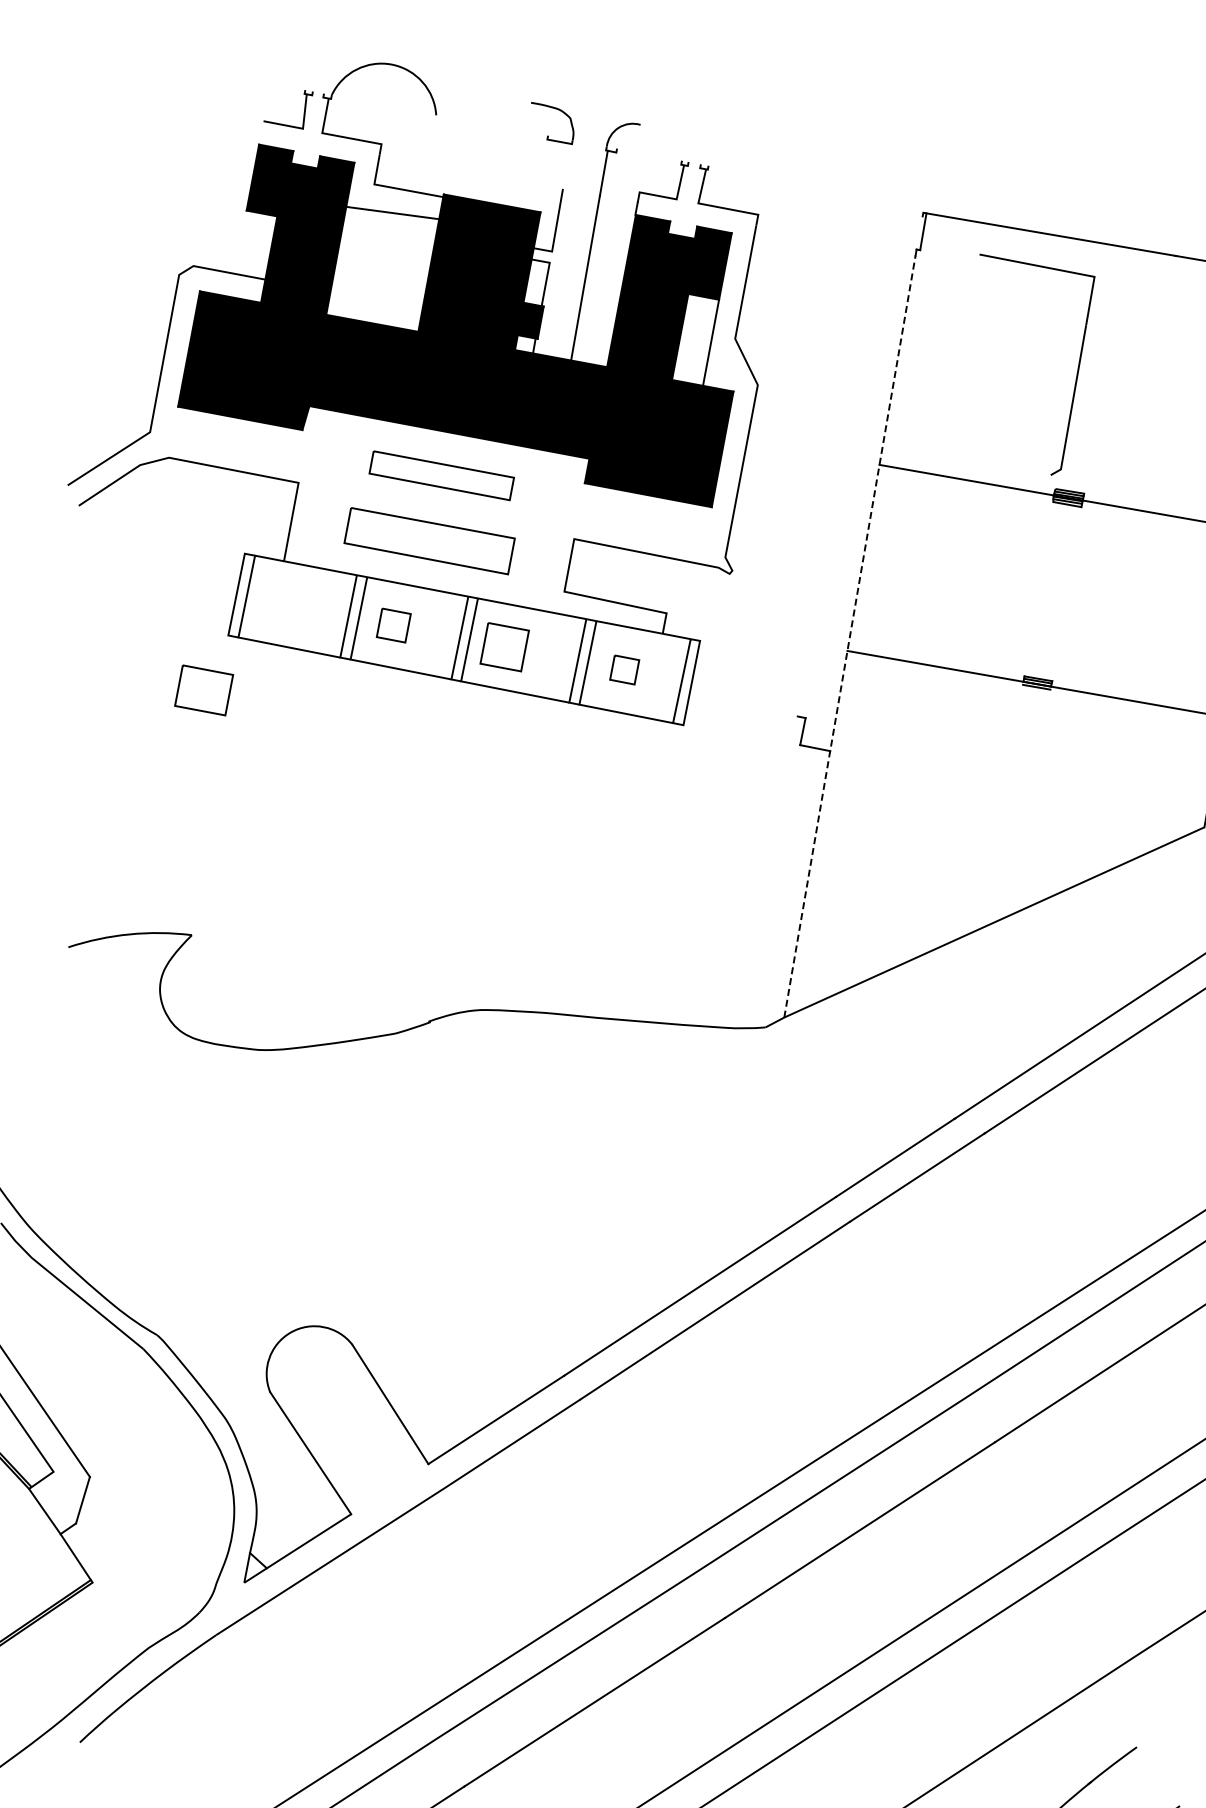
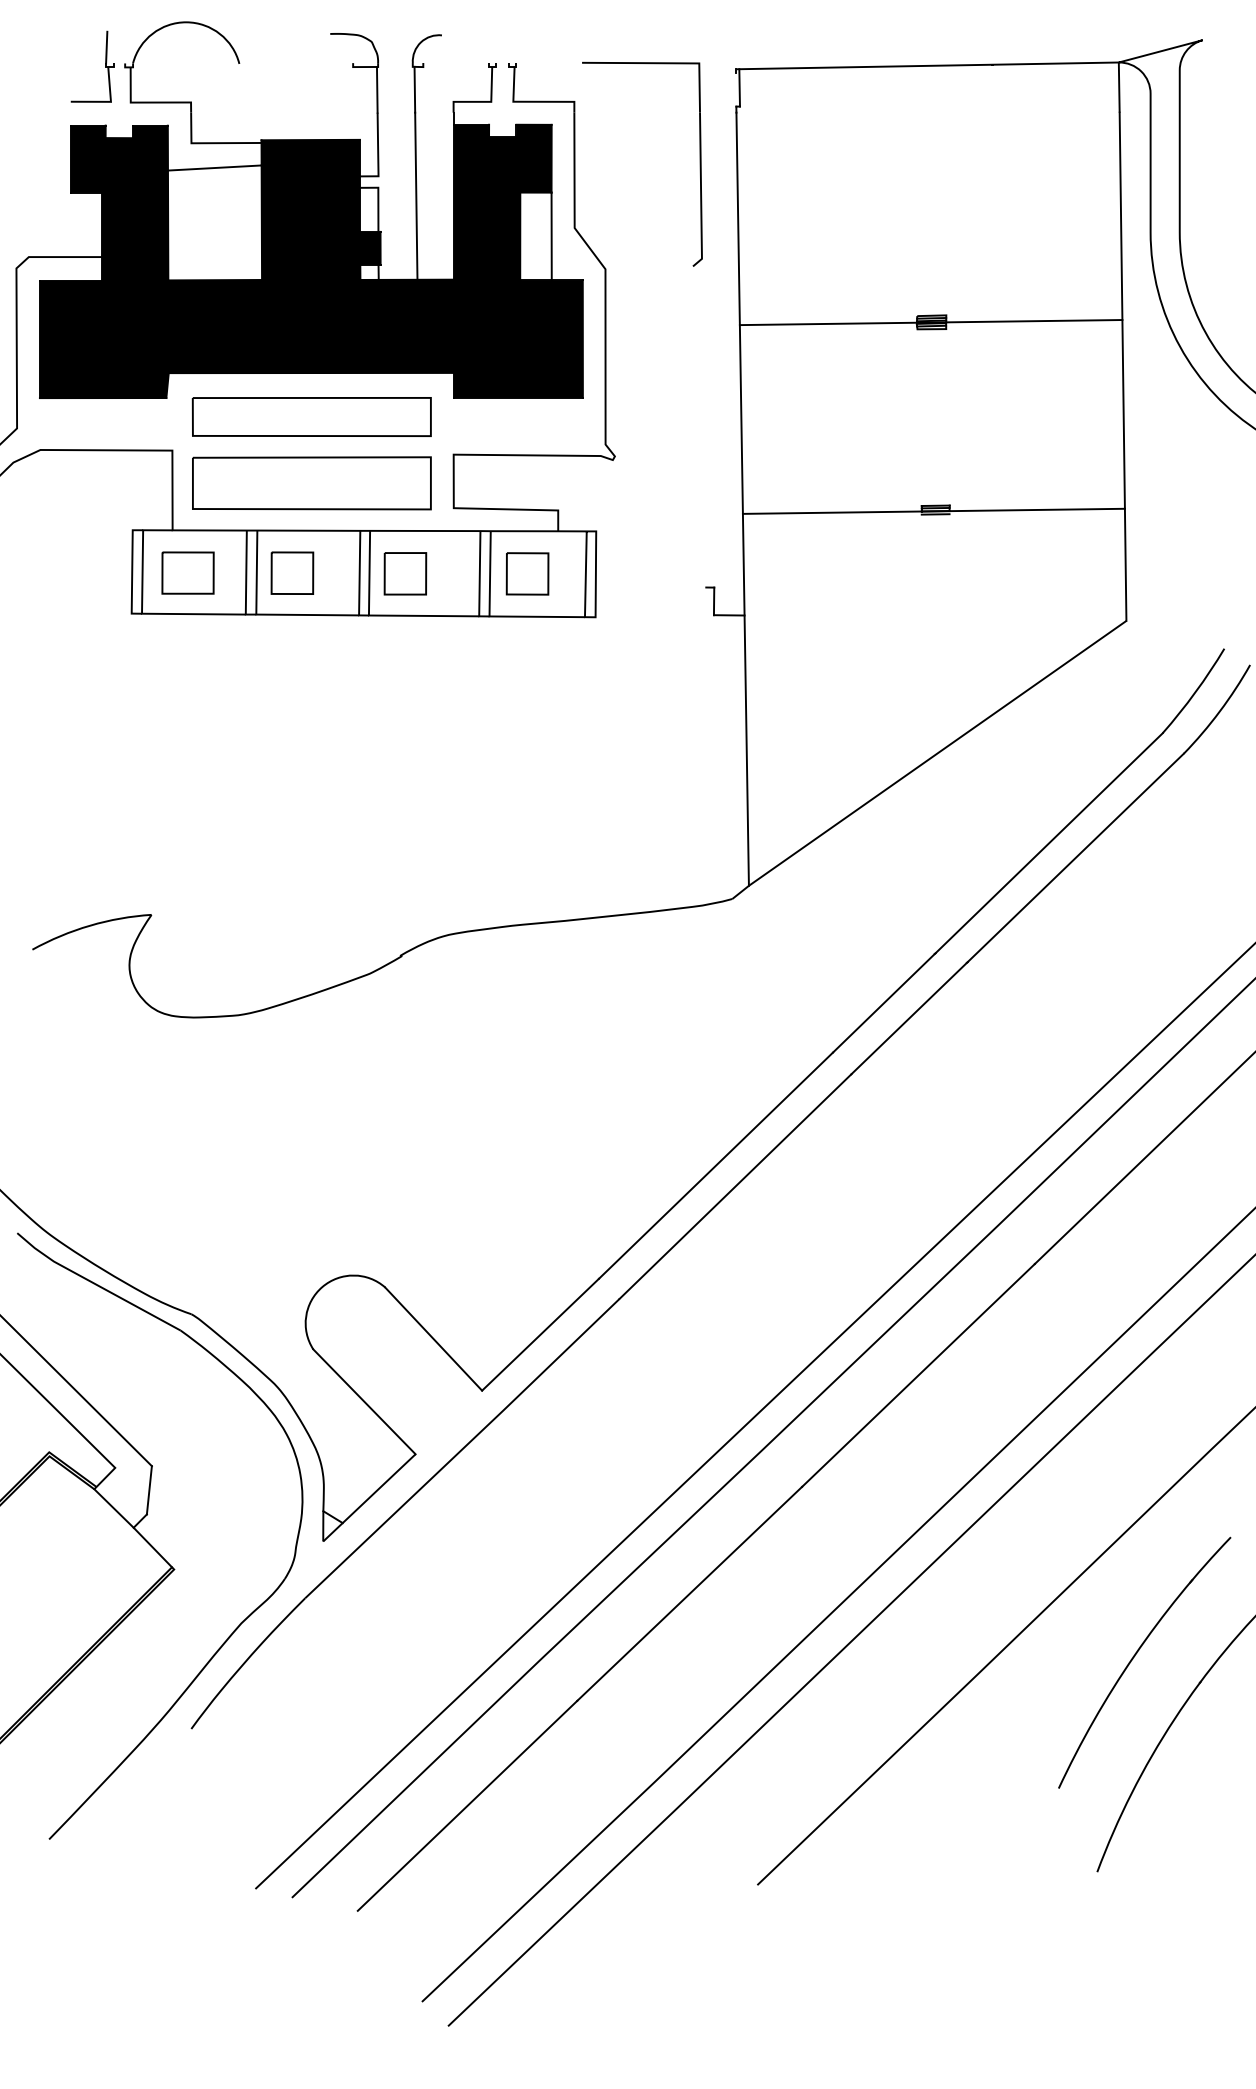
line: (308, 74) -> (106, 47), added
line: (566, 165) -> (376, 89), added
part: (1076, 375) -> (699, 163), moved
part: (441, 475) -> (311, 416), size x1.67
part: (429, 541) -> (311, 483), size x1.43
part: (393, 624) -> (292, 572), size x1.43
line: (849, 636) -> (742, 499), dashed -> solid
part: (624, 669) -> (527, 573), size x1.67
part: (203, 689) -> (187, 572), moved

